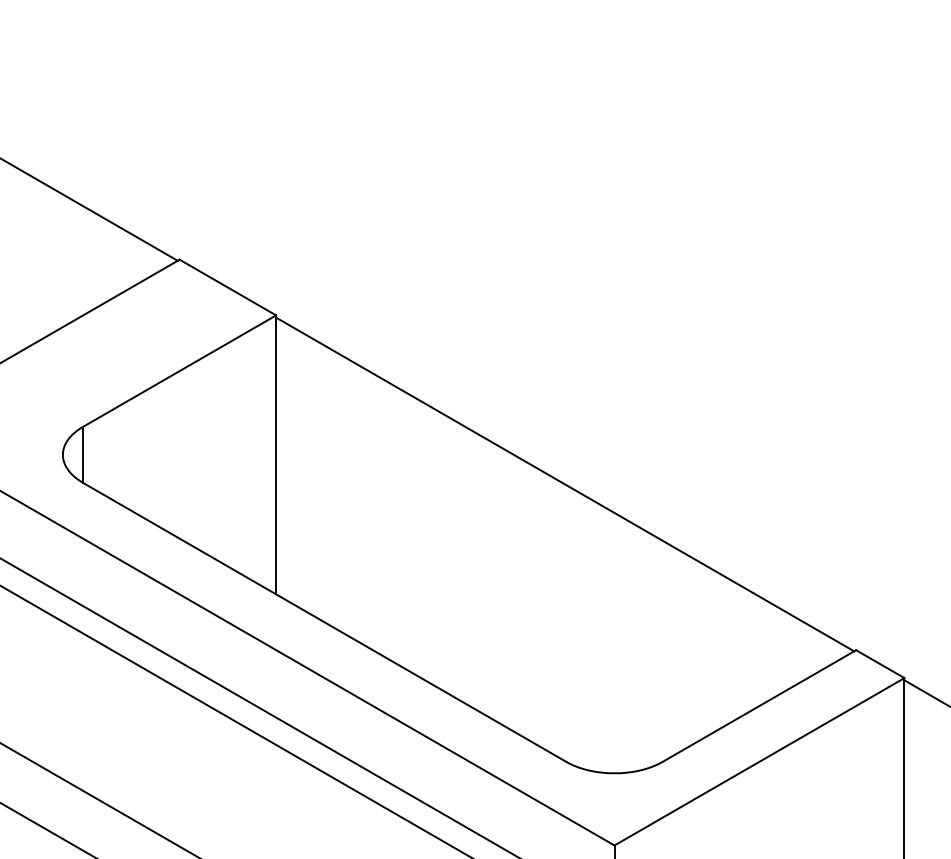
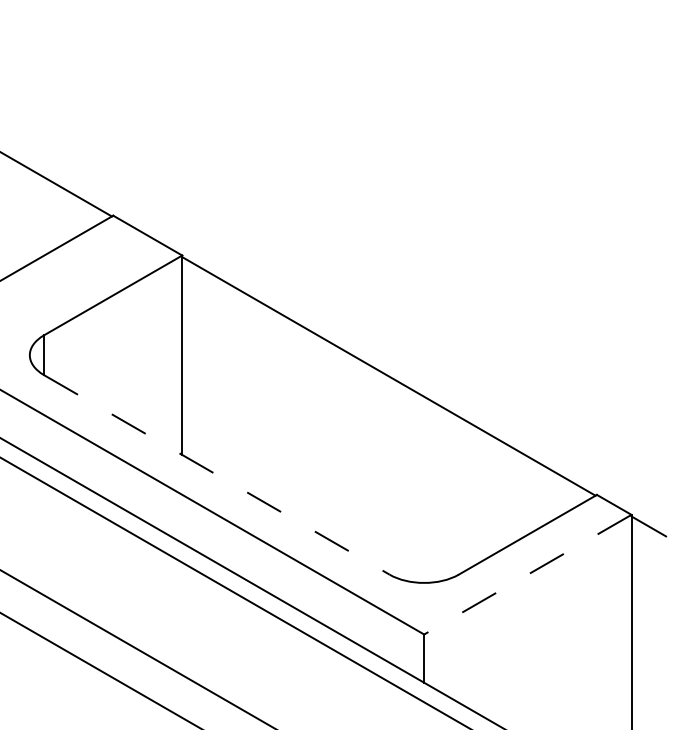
line: (325, 623) -> (217, 475), solid -> dashed
line: (758, 761) -> (527, 574), solid -> dashed

